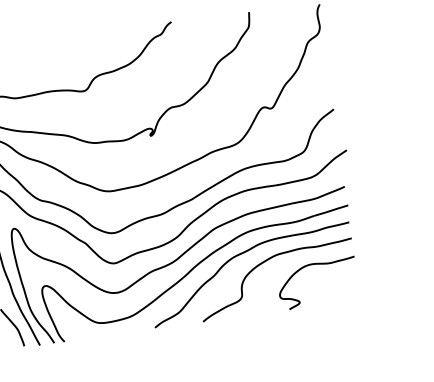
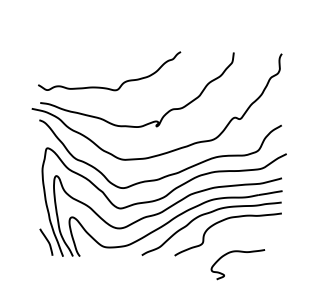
curve: (314, 265) -> (237, 252), moved

